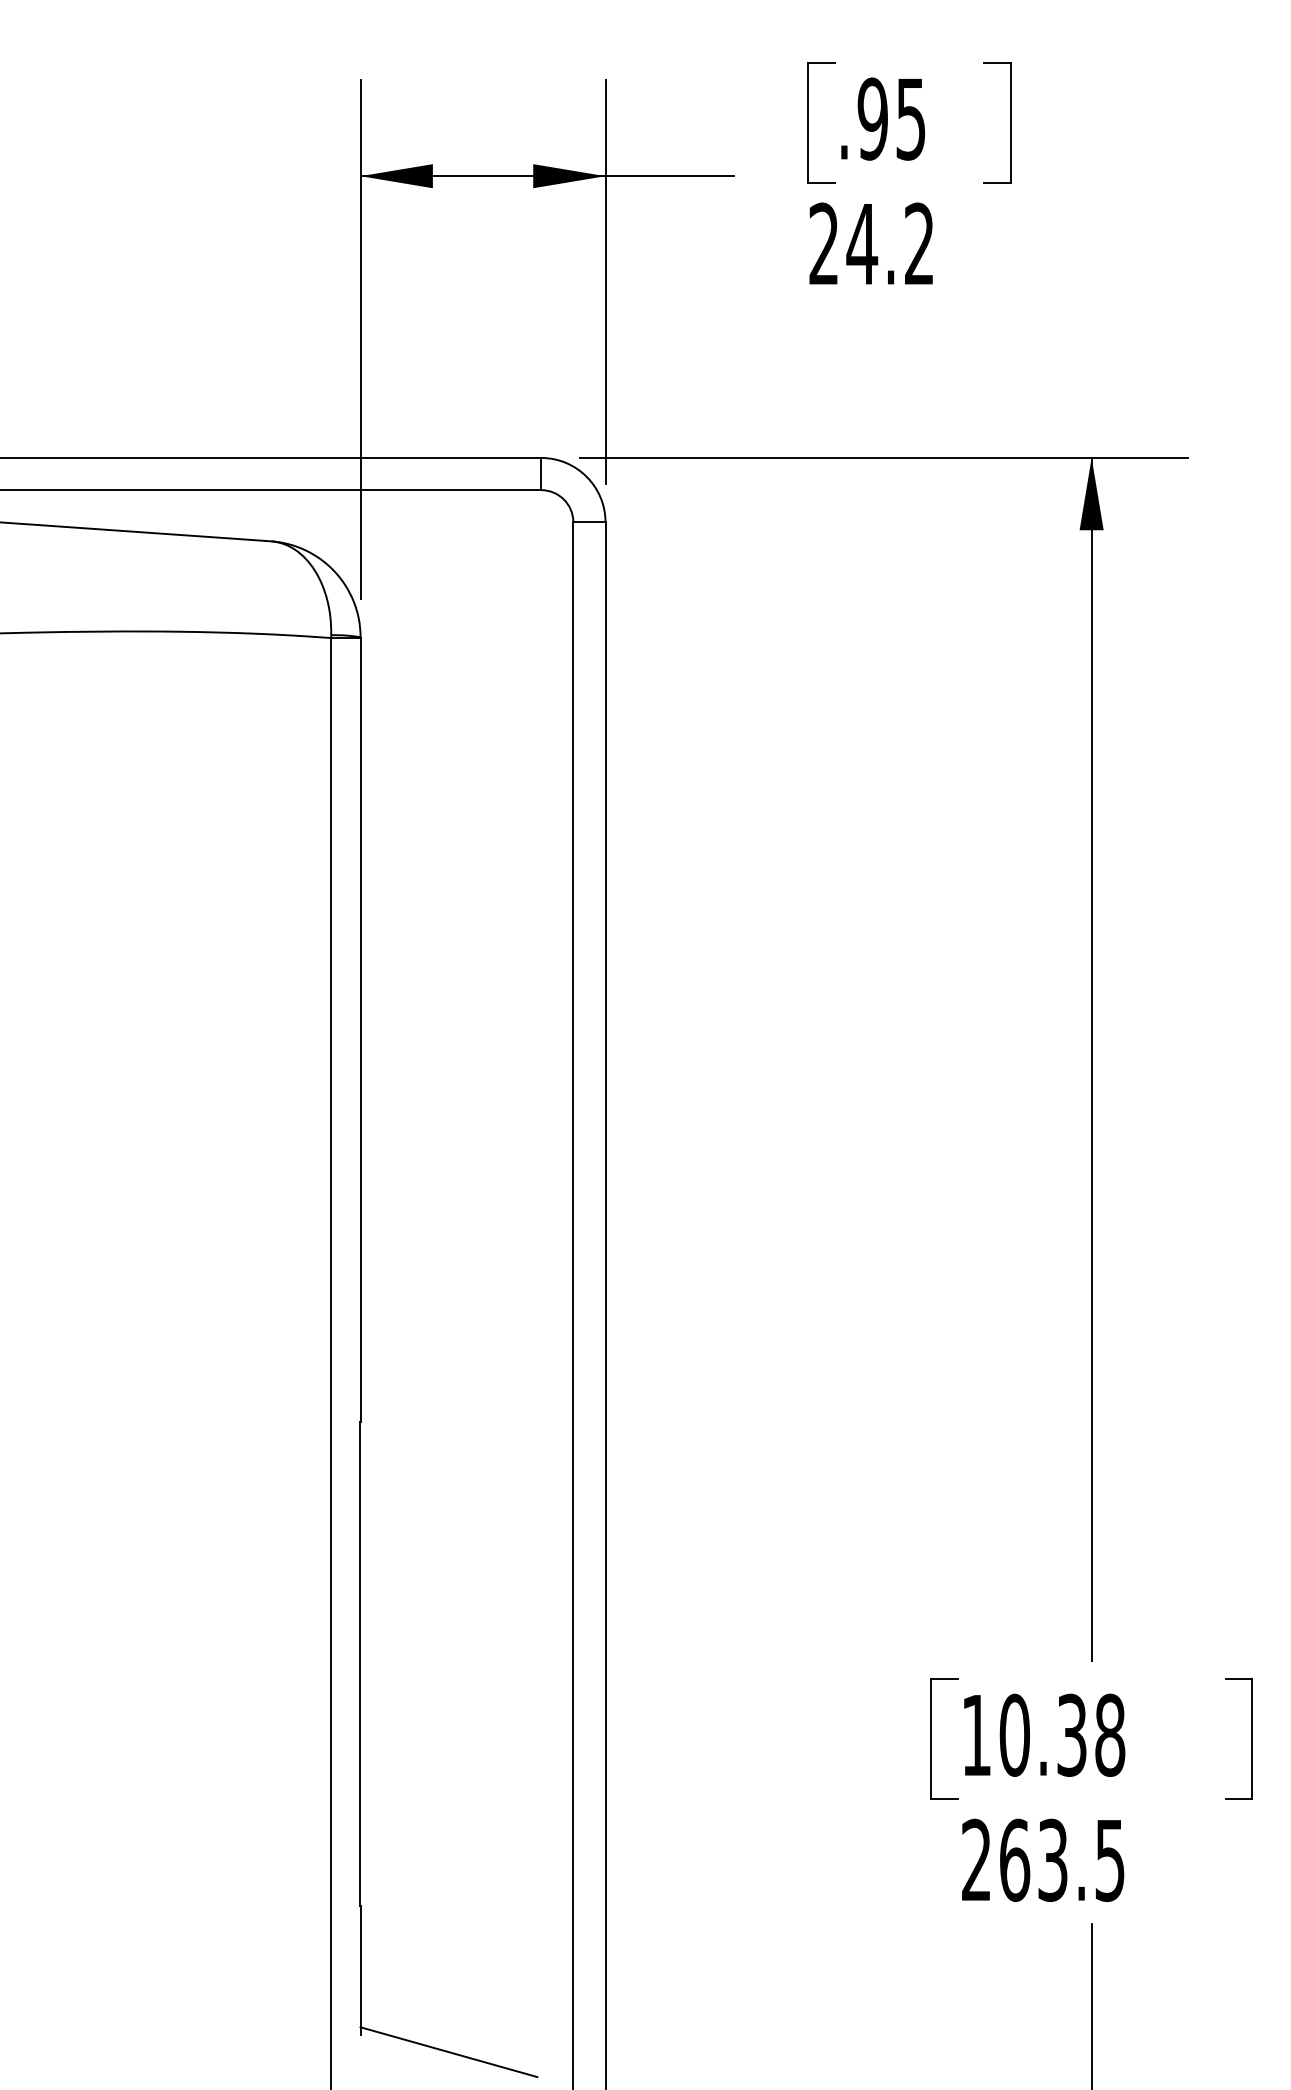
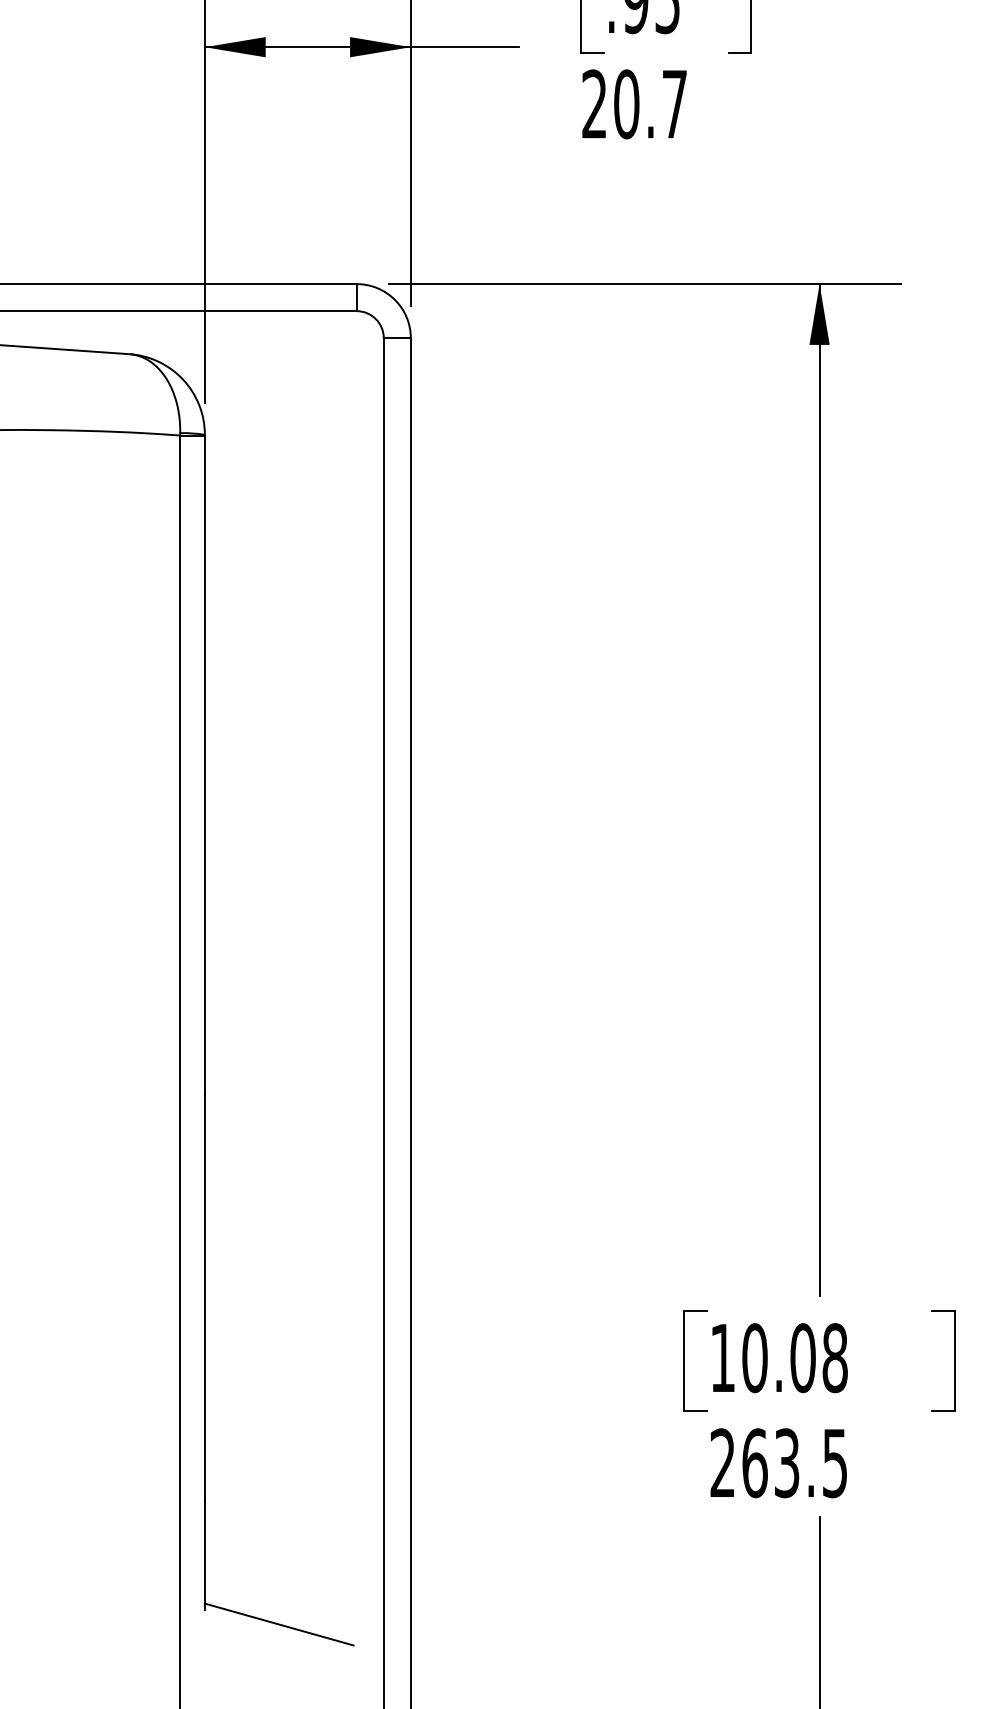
text: (889, 243) -> (649, 103), 24.2 -> 20.7
text: (1072, 1734) -> (803, 1357), 10.38 -> 10.08

